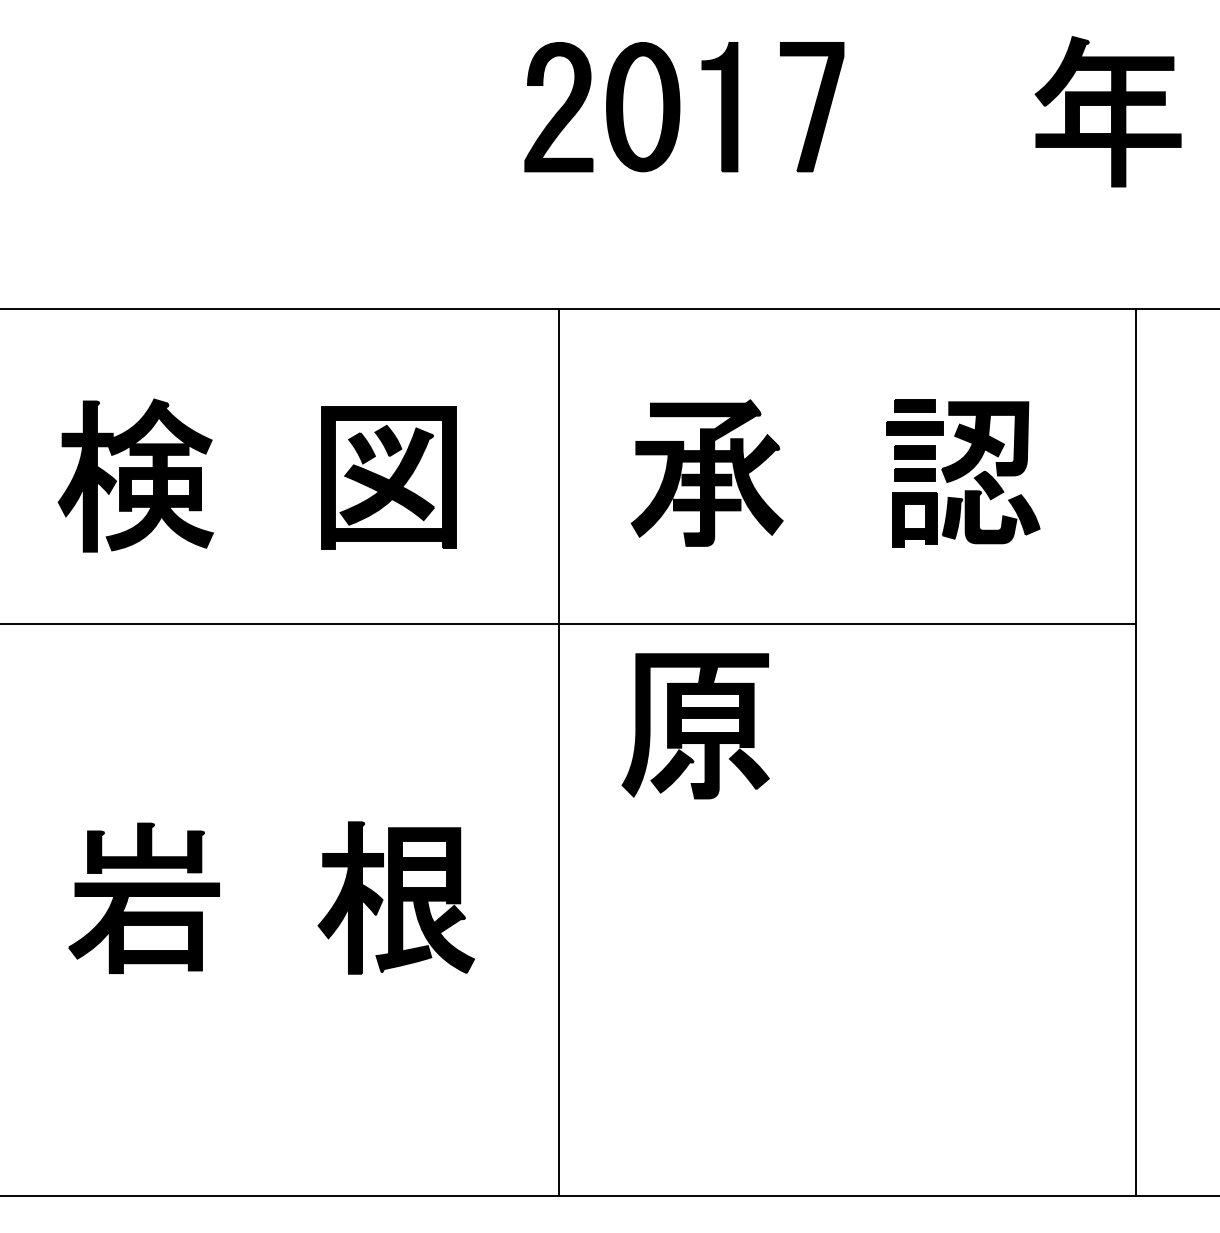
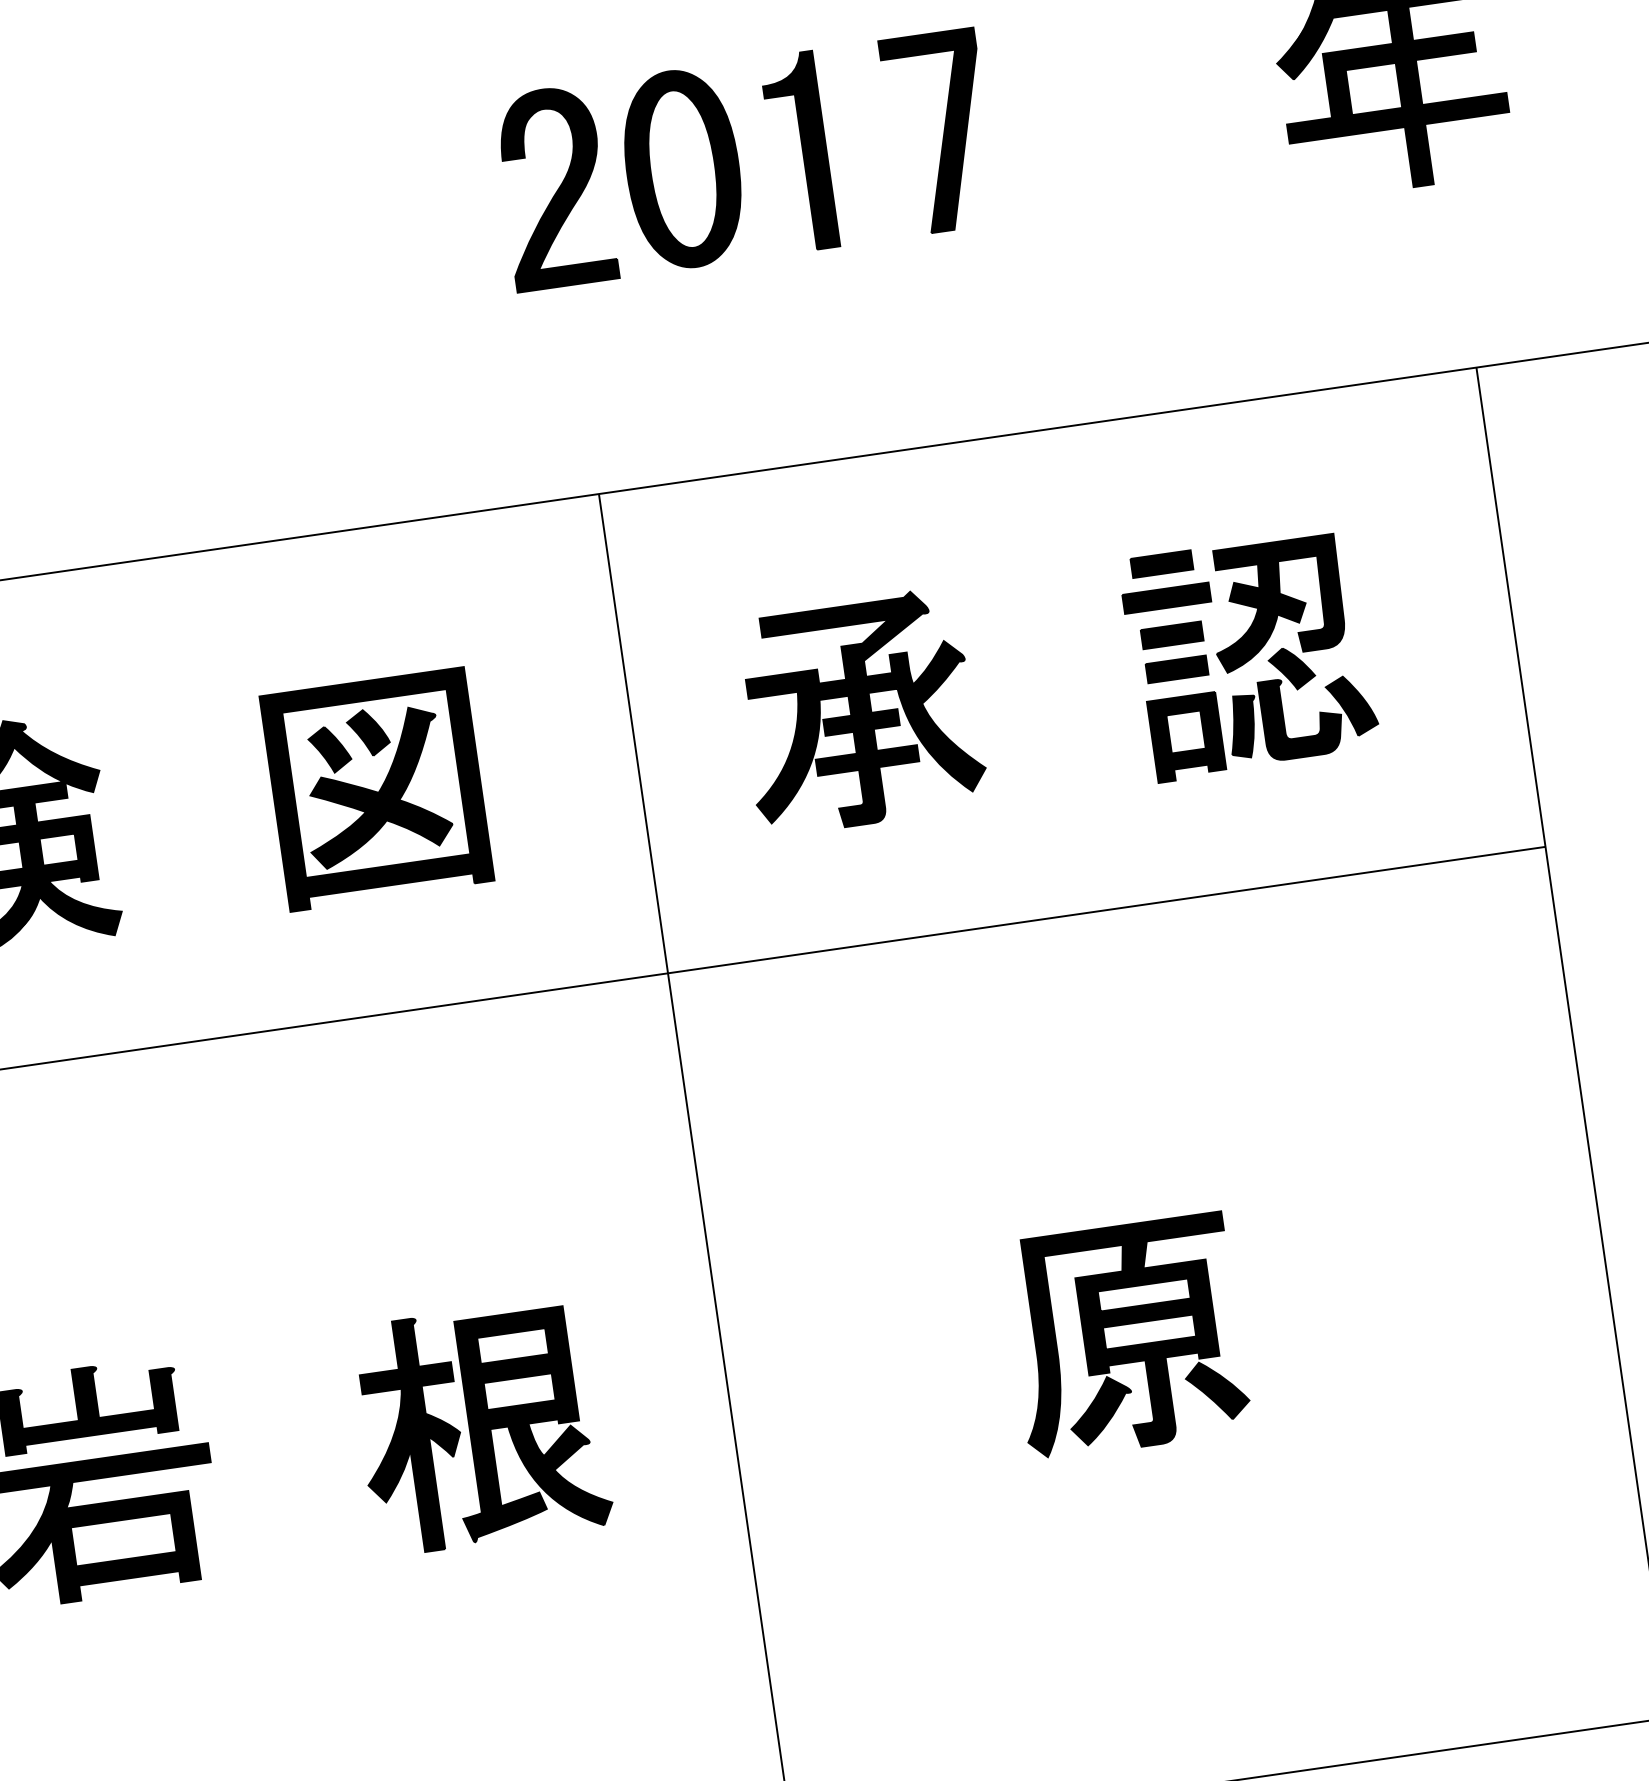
part: (695, 726) -> (1126, 1337), moved

